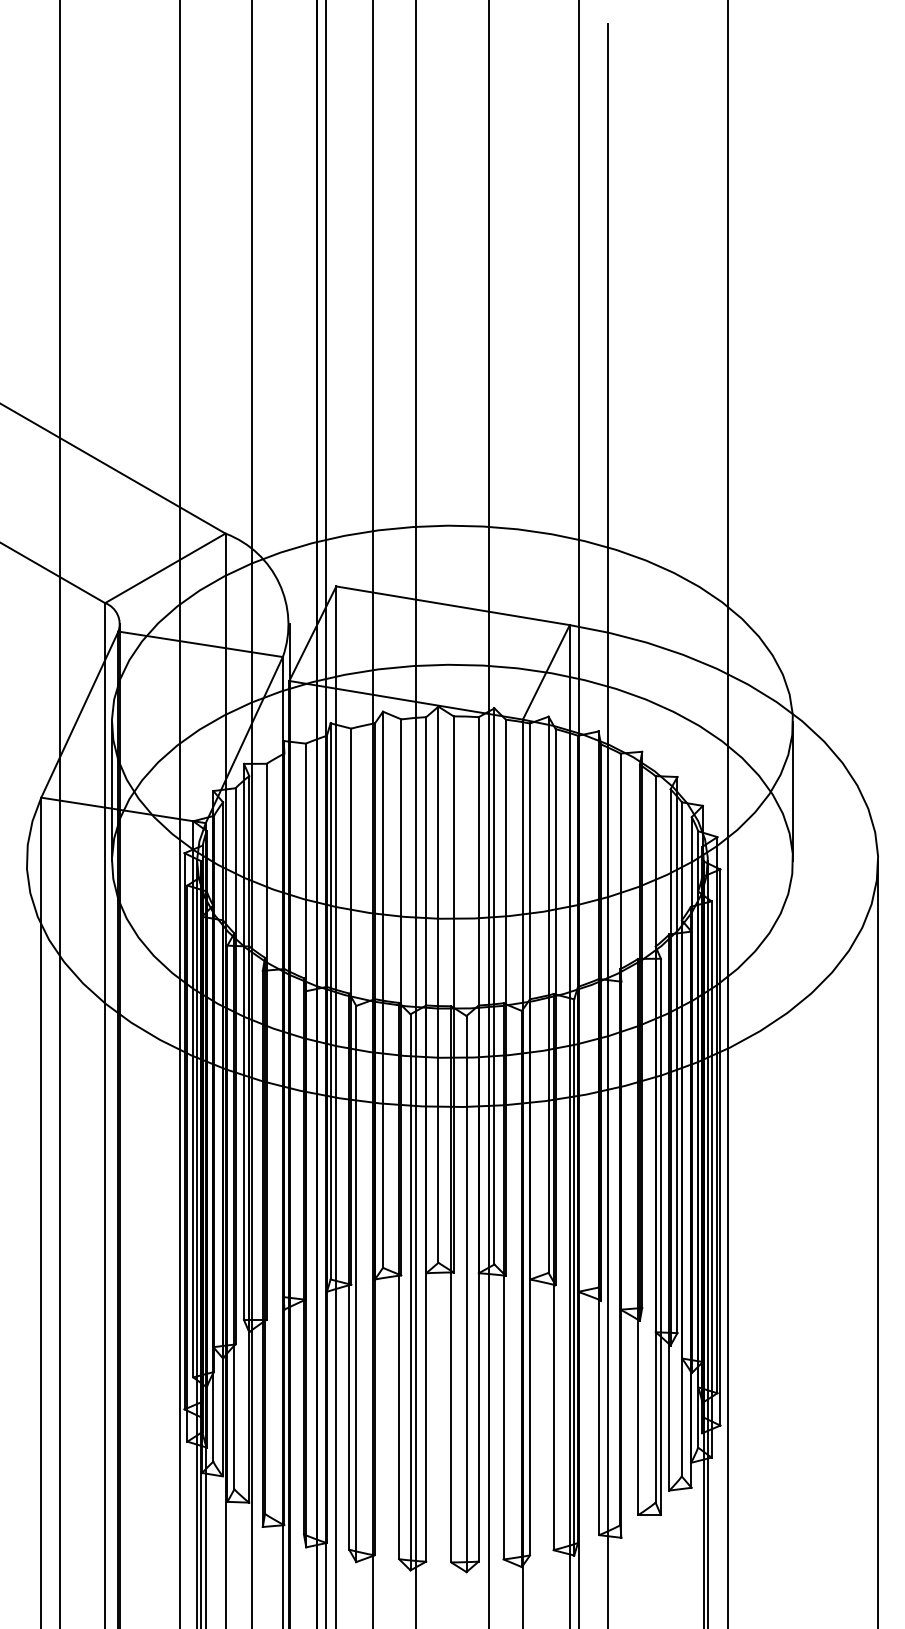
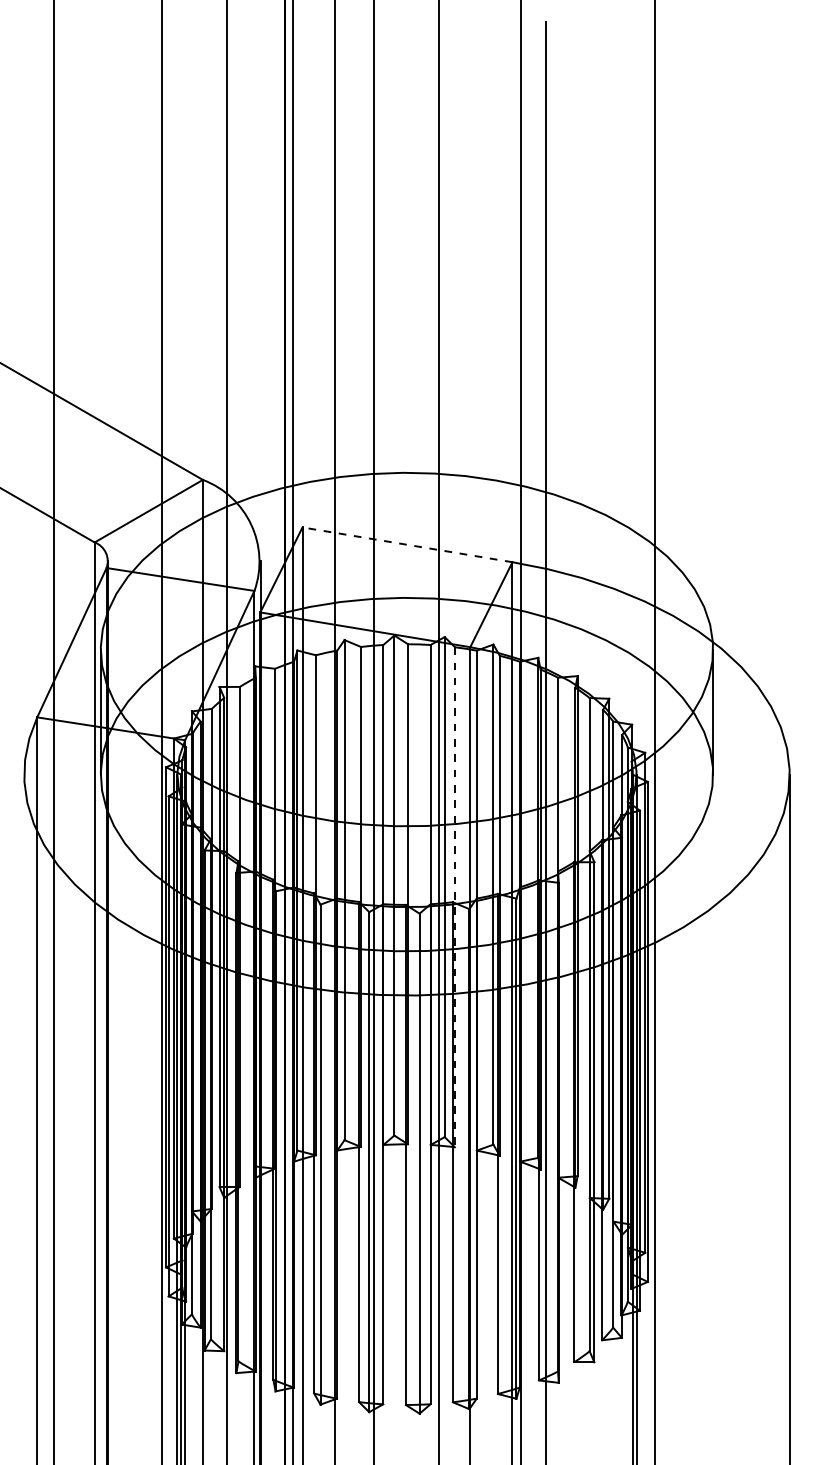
line: (453, 605) -> (407, 544), solid -> dashed
line: (505, 998) -> (454, 897), solid -> dashed

